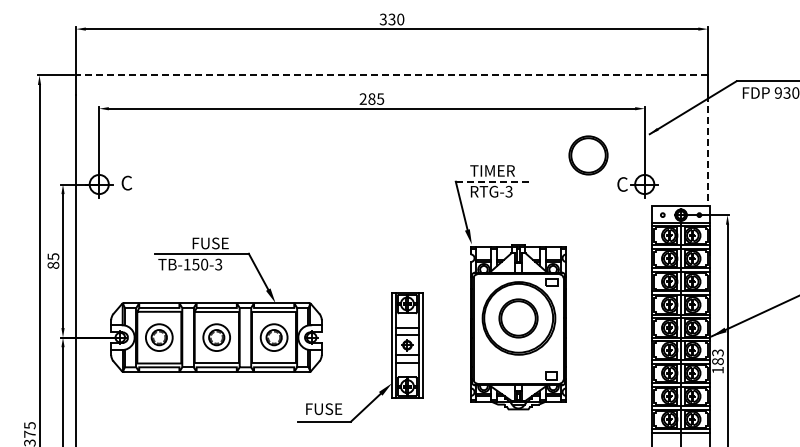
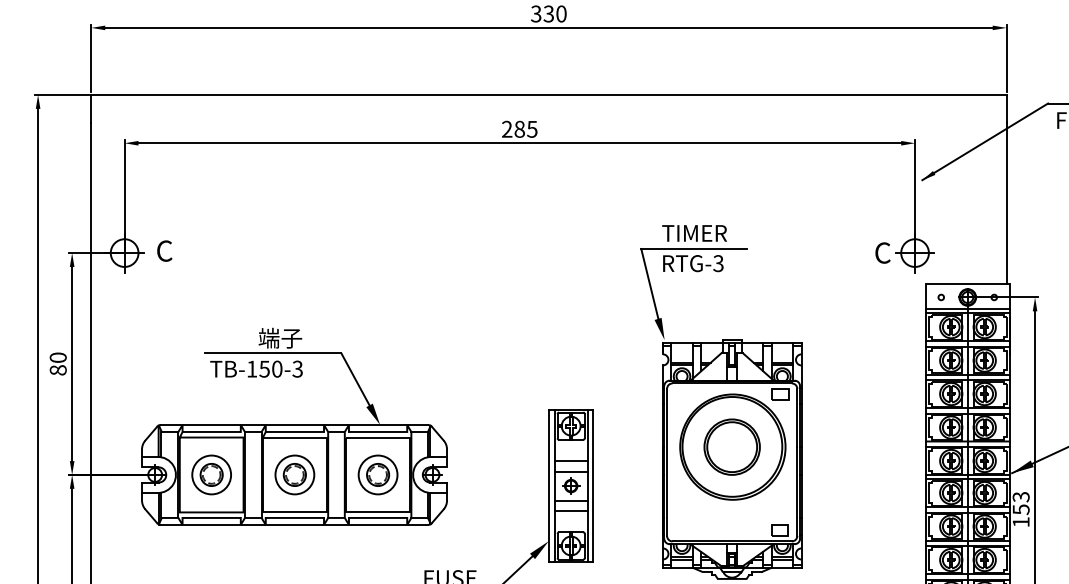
line: (392, 75) -> (549, 95), dashed -> solid
line: (707, 150) -> (1006, 203), dashed -> solid
part: (588, 155) -> (833, 211), removed
line: (492, 181) -> (694, 248), dashed -> solid
text: (209, 243) -> (284, 338), FUSE -> 端子
text: (53, 256) -> (58, 357), 85 -> 80
text: (717, 361) -> (1020, 509), 183 -> 153

